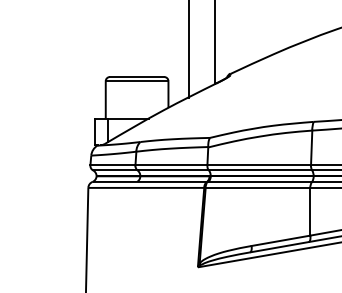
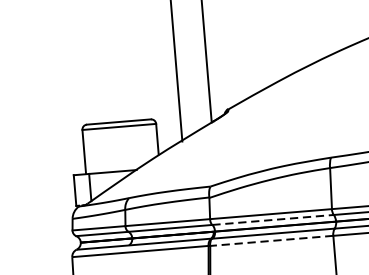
line: (260, 170) -> (273, 220), solid -> dashed
line: (257, 188) -> (271, 241), solid -> dashed

